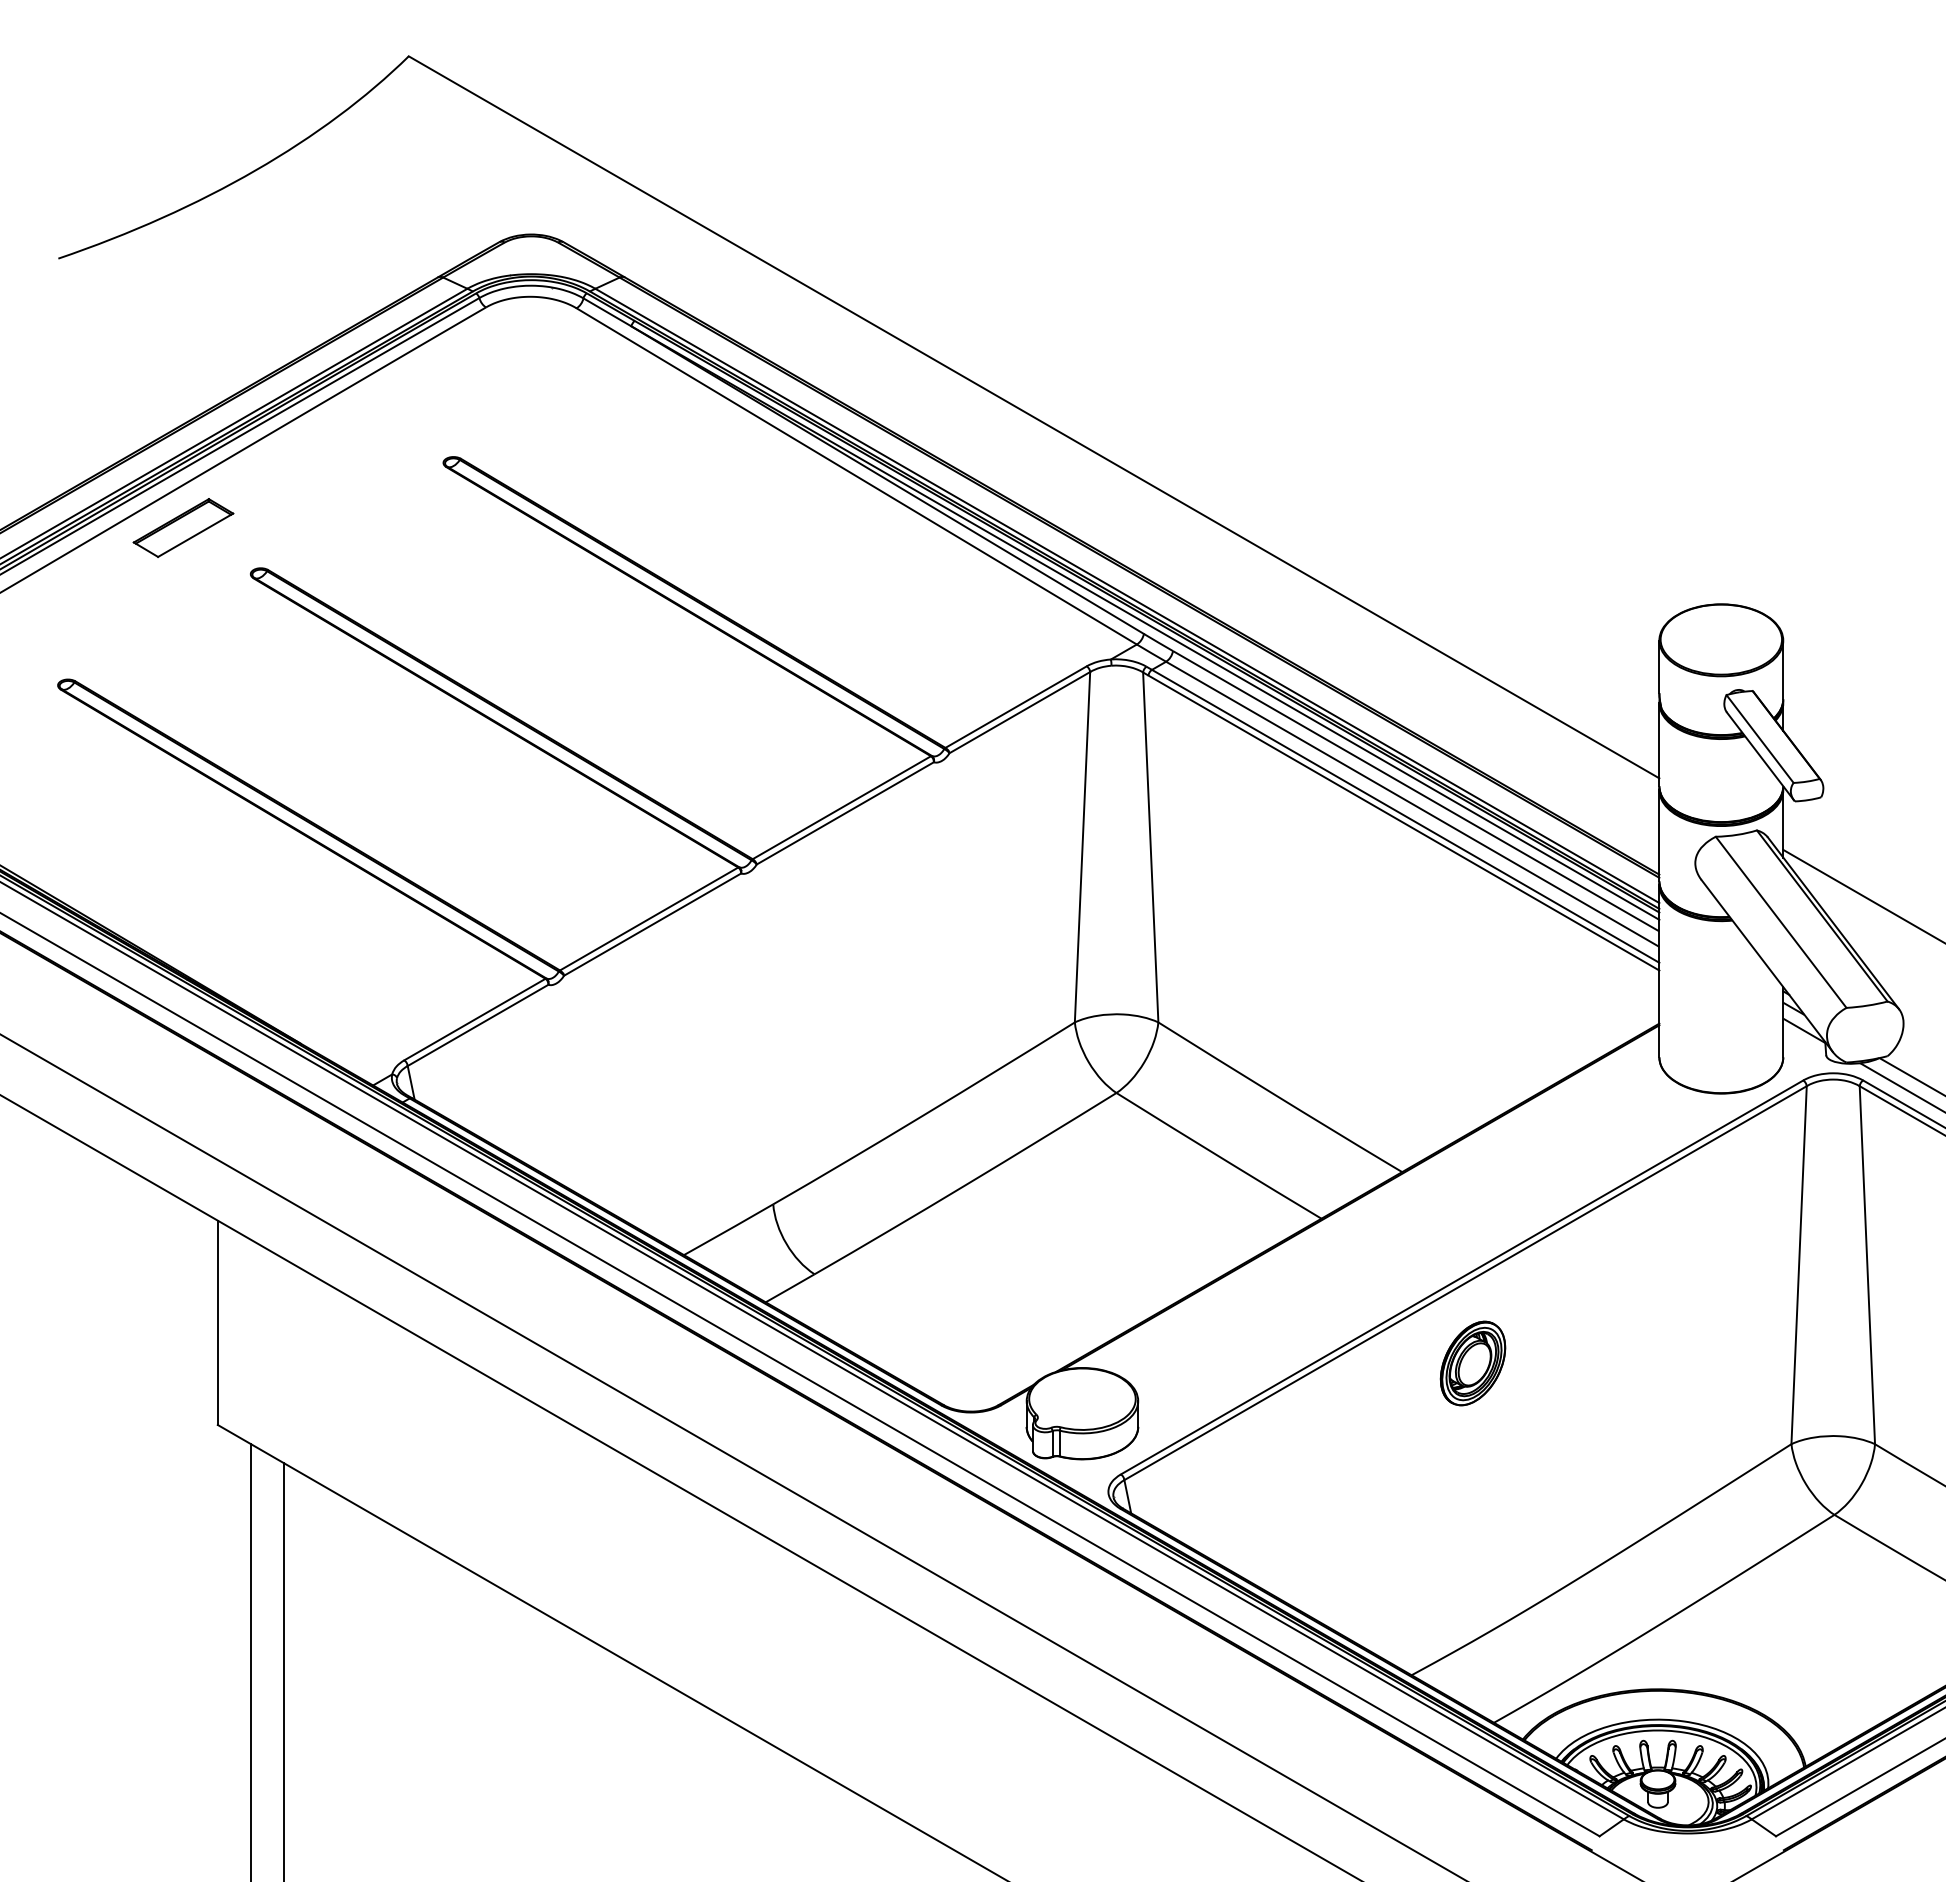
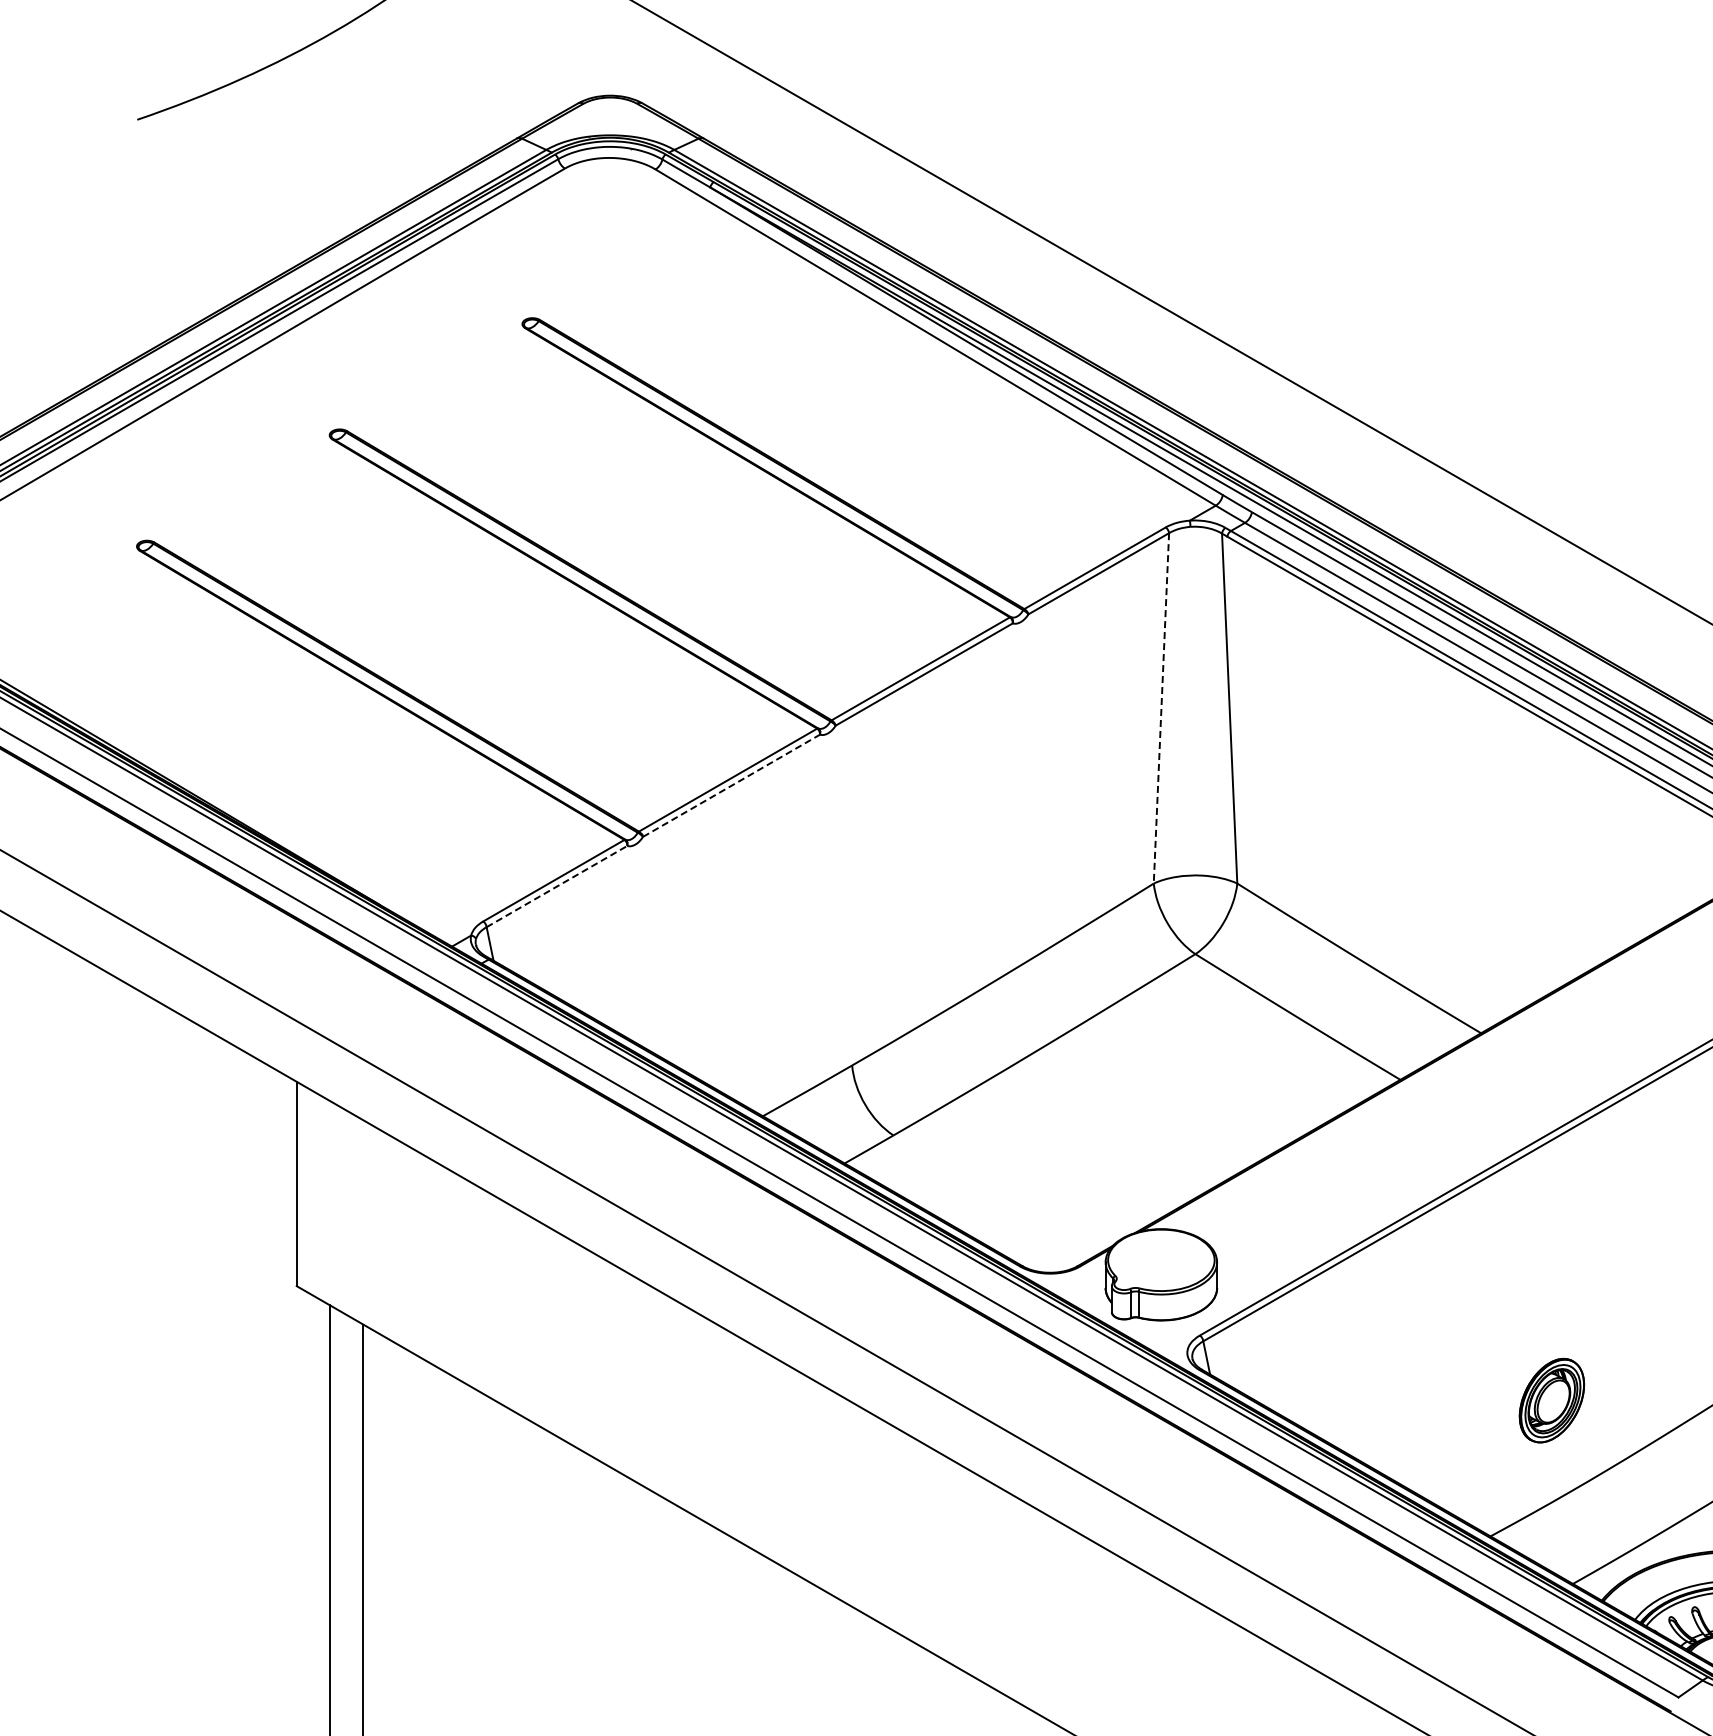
part: (183, 527) -> (262, 388), removed
line: (1082, 847) -> (1161, 708), solid -> dashed
line: (653, 924) -> (732, 785), solid -> dashed
line: (478, 1025) -> (557, 886), solid -> dashed
part: (1472, 1363) -> (1551, 1400), moved

